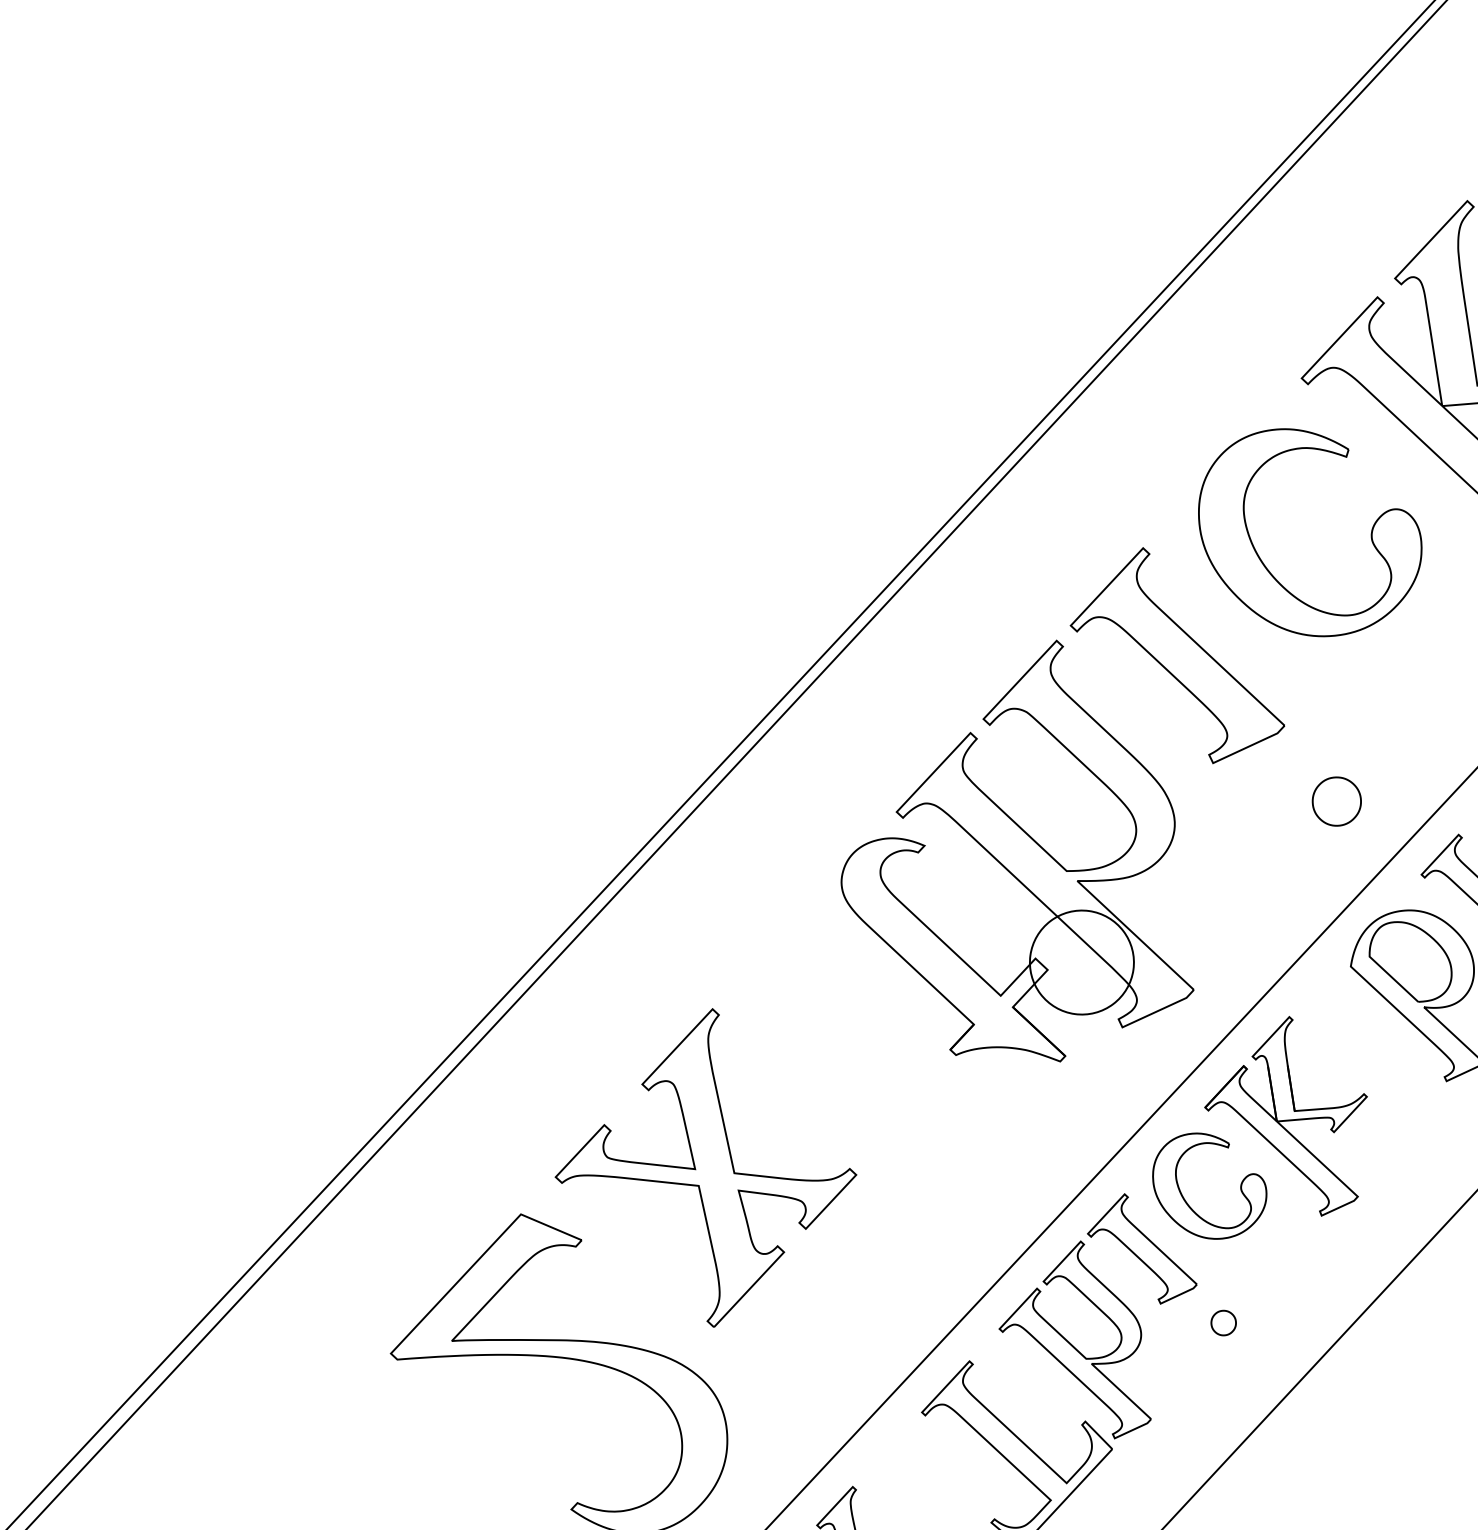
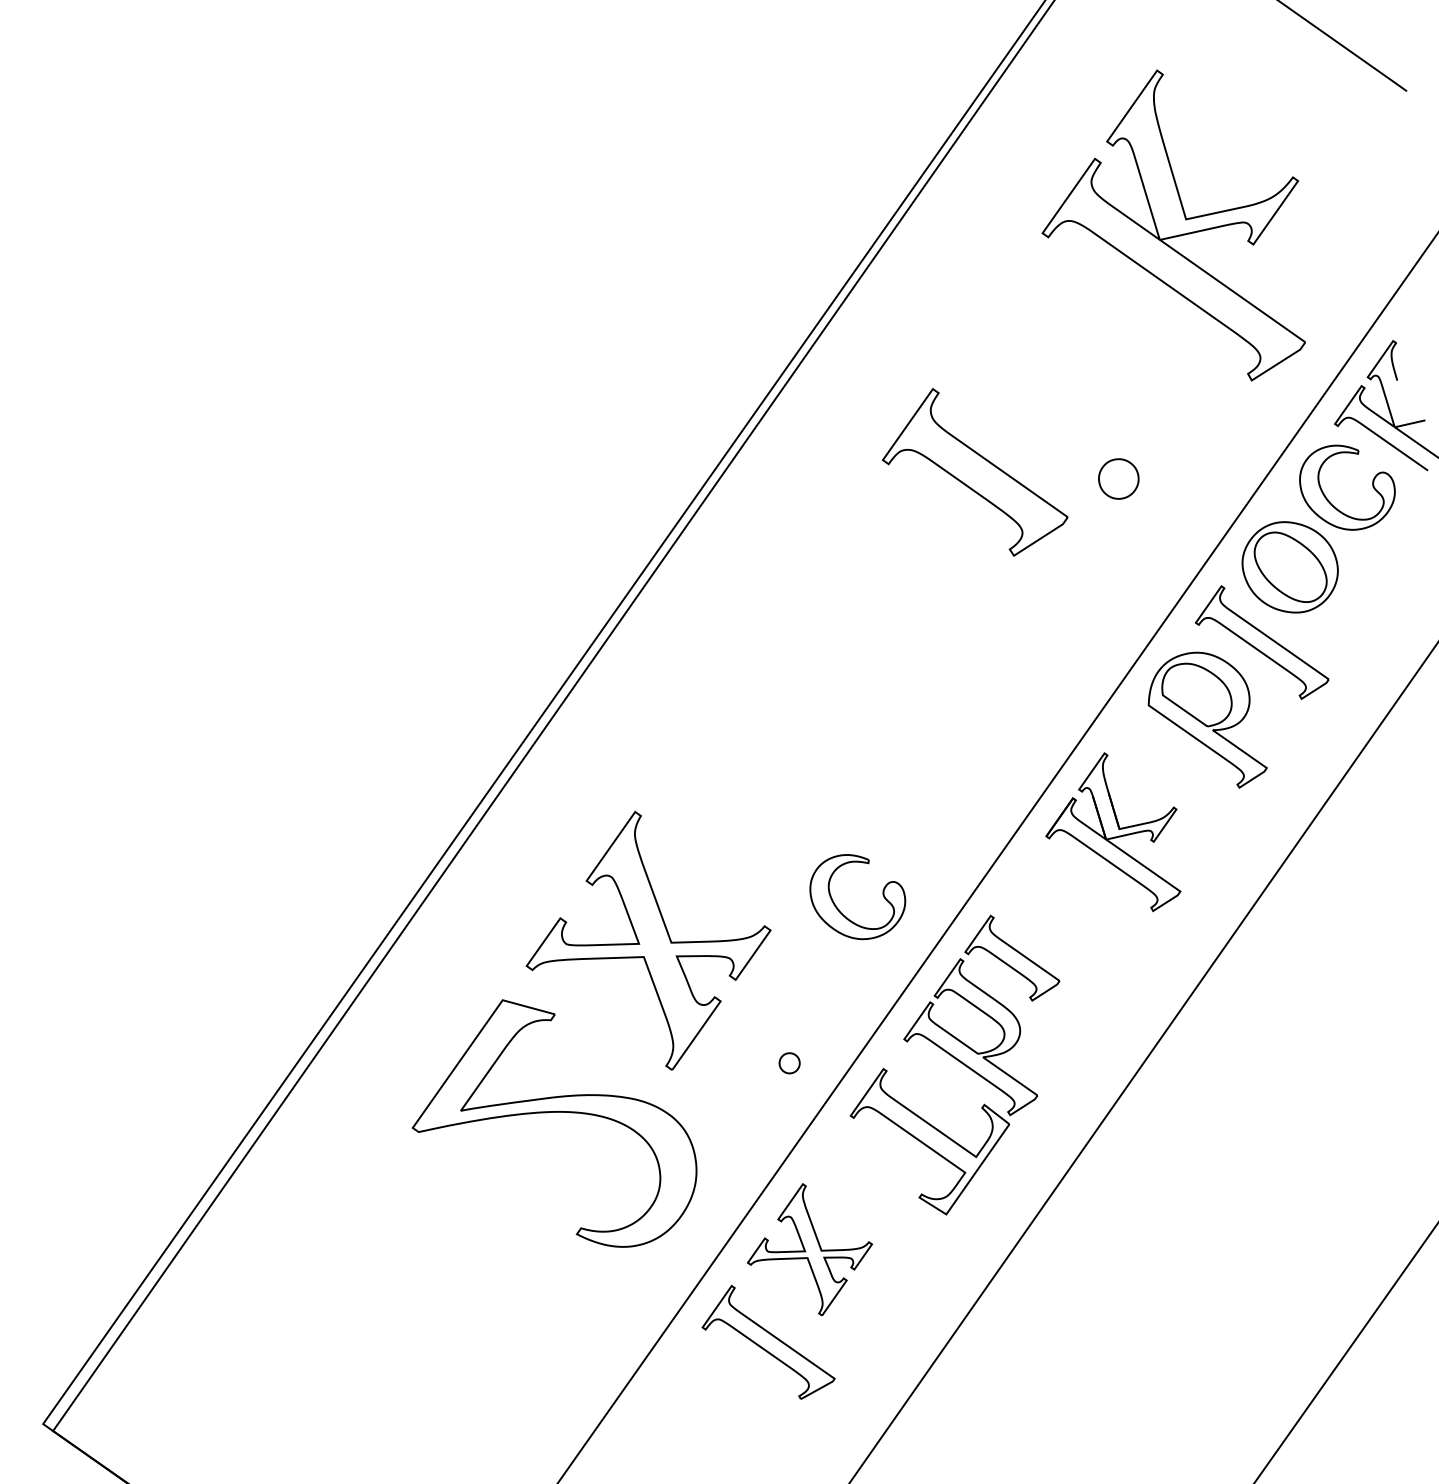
part: (1262, 560) -> (1031, 385), removed
part: (1336, 800) -> (1118, 478), moved
part: (1029, 850) -> (874, 647), removed
part: (1185, 1198) -> (839, 909), moved
part: (1223, 1323) -> (789, 1063), moved

